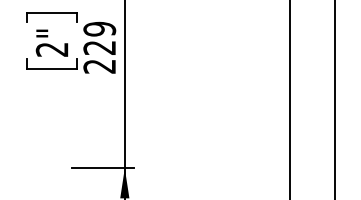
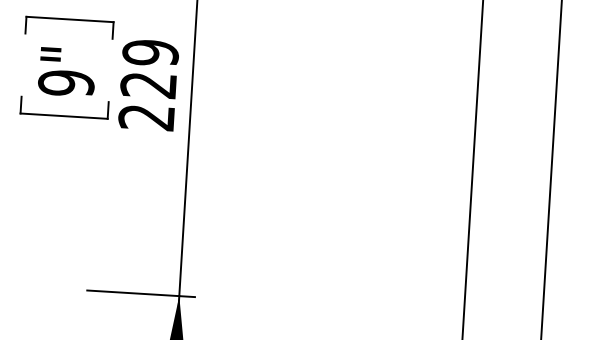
text: (52, 49) -> (66, 83), 2" -> 9"

